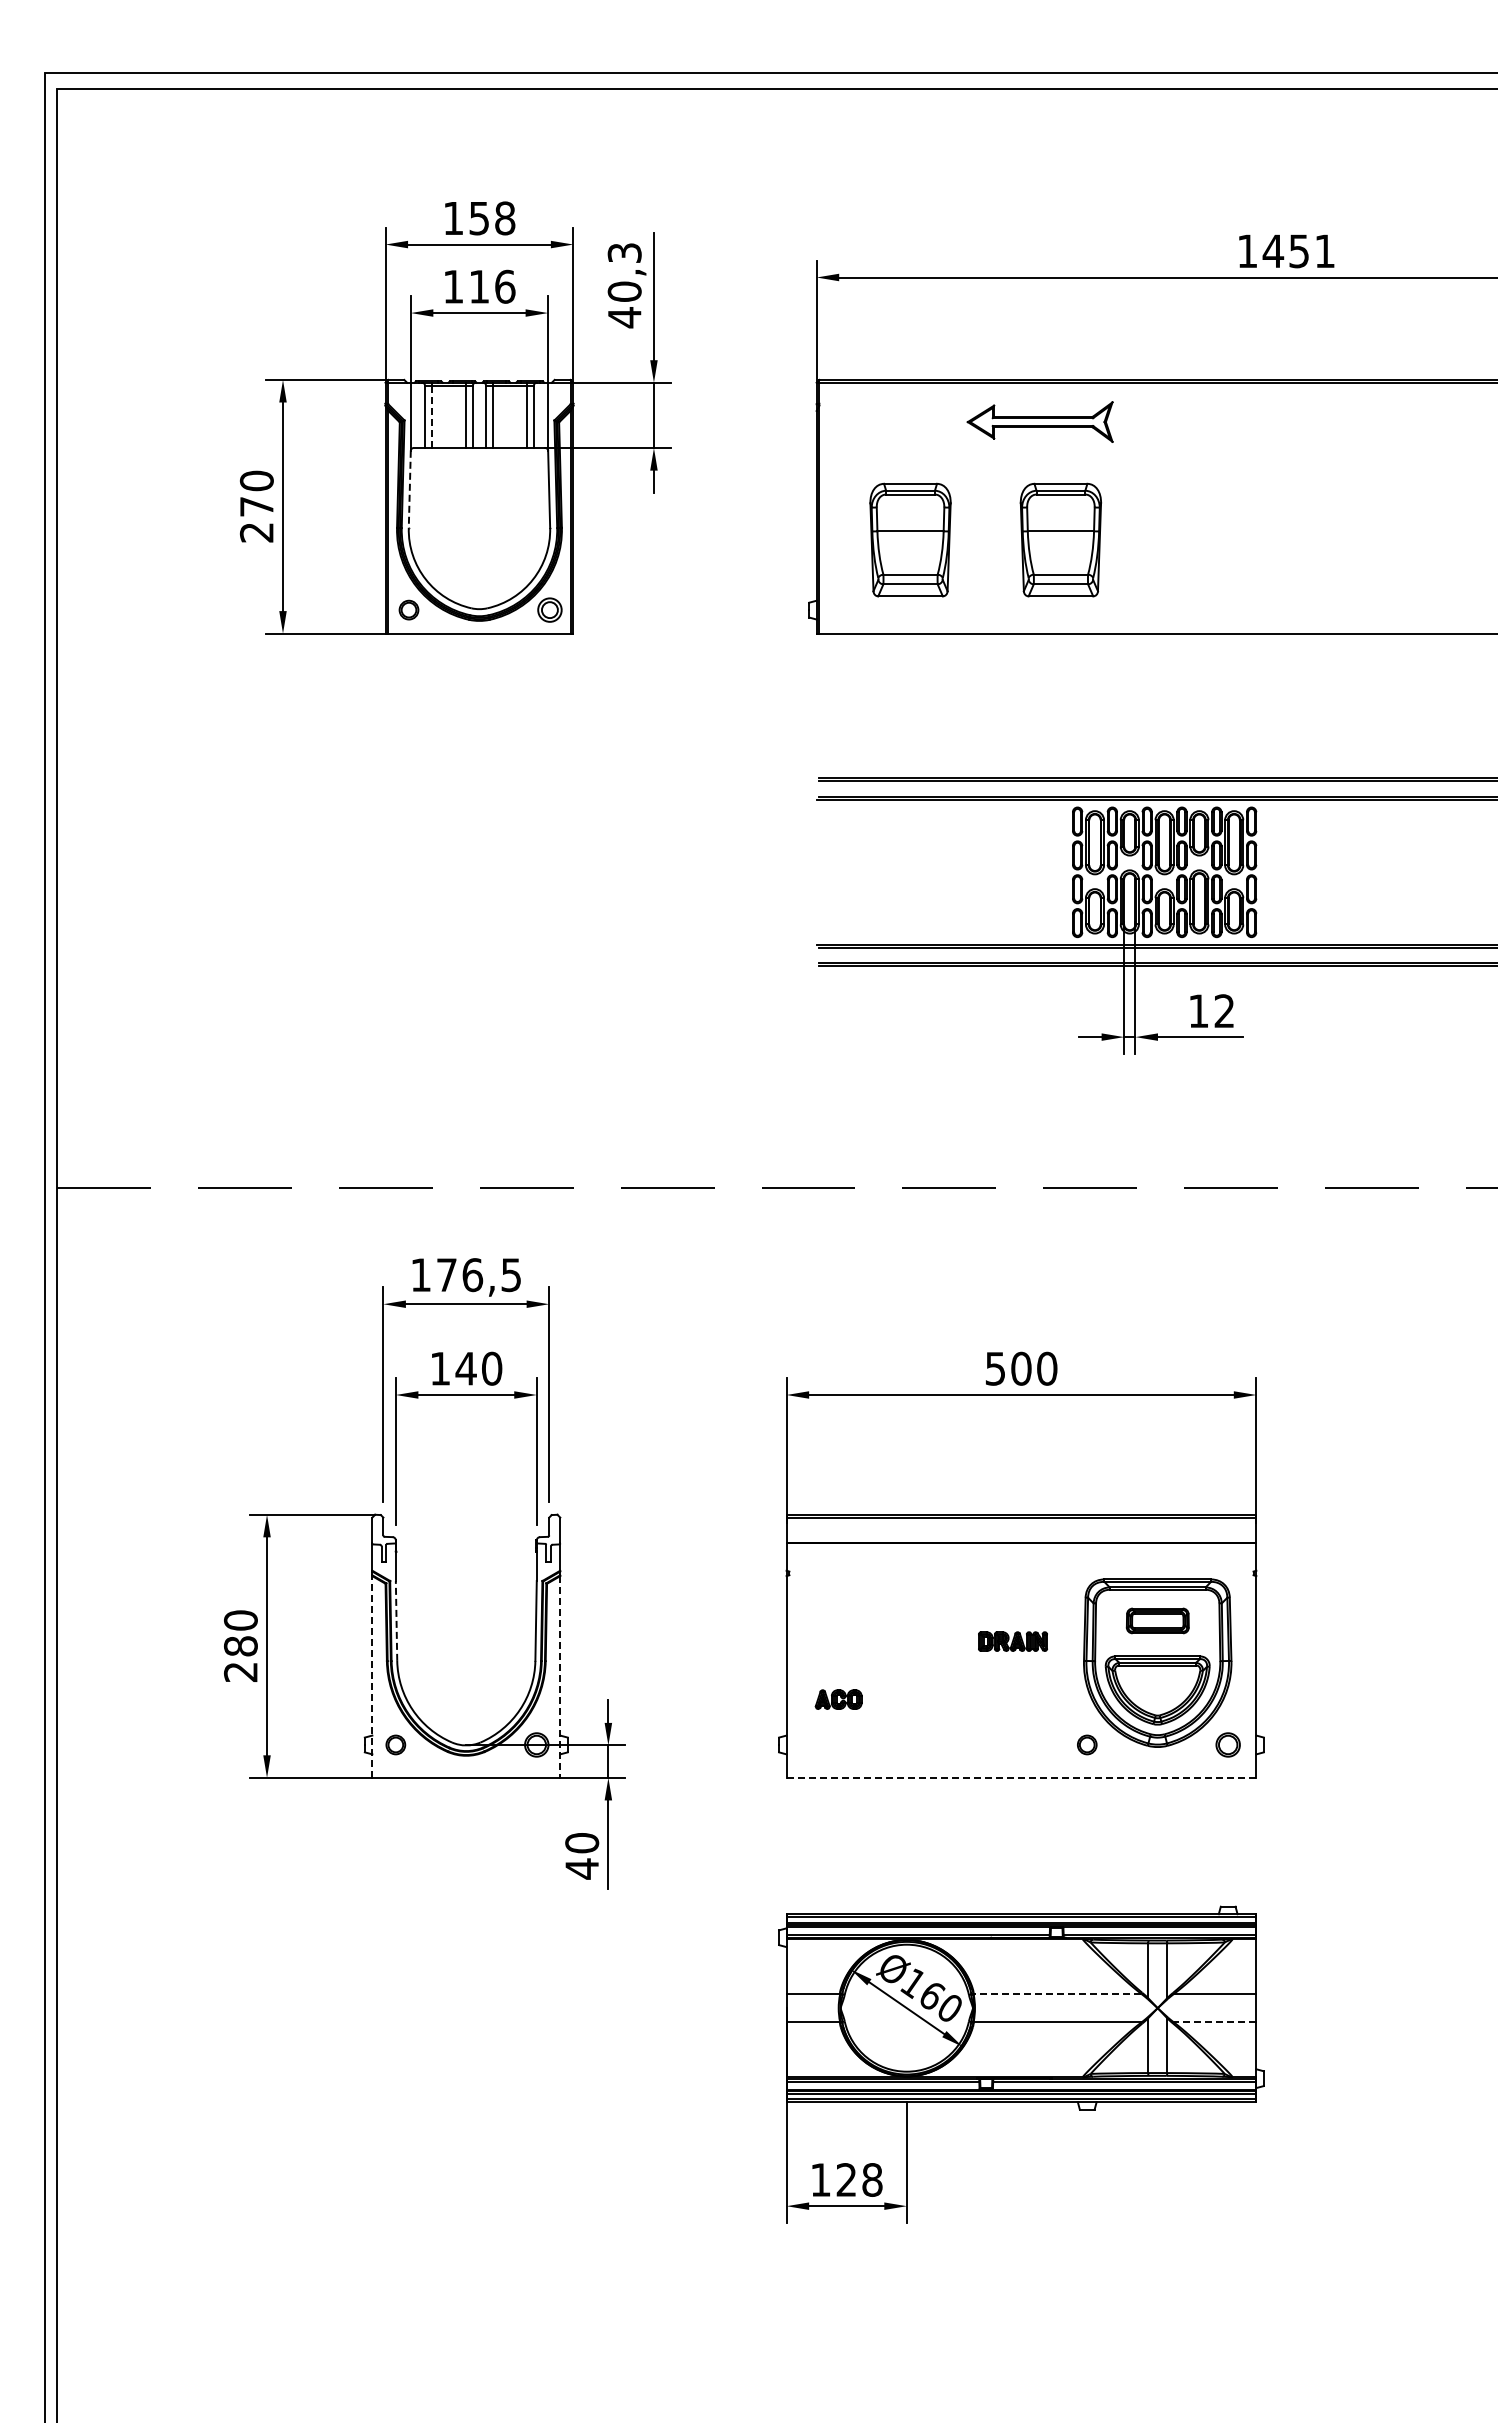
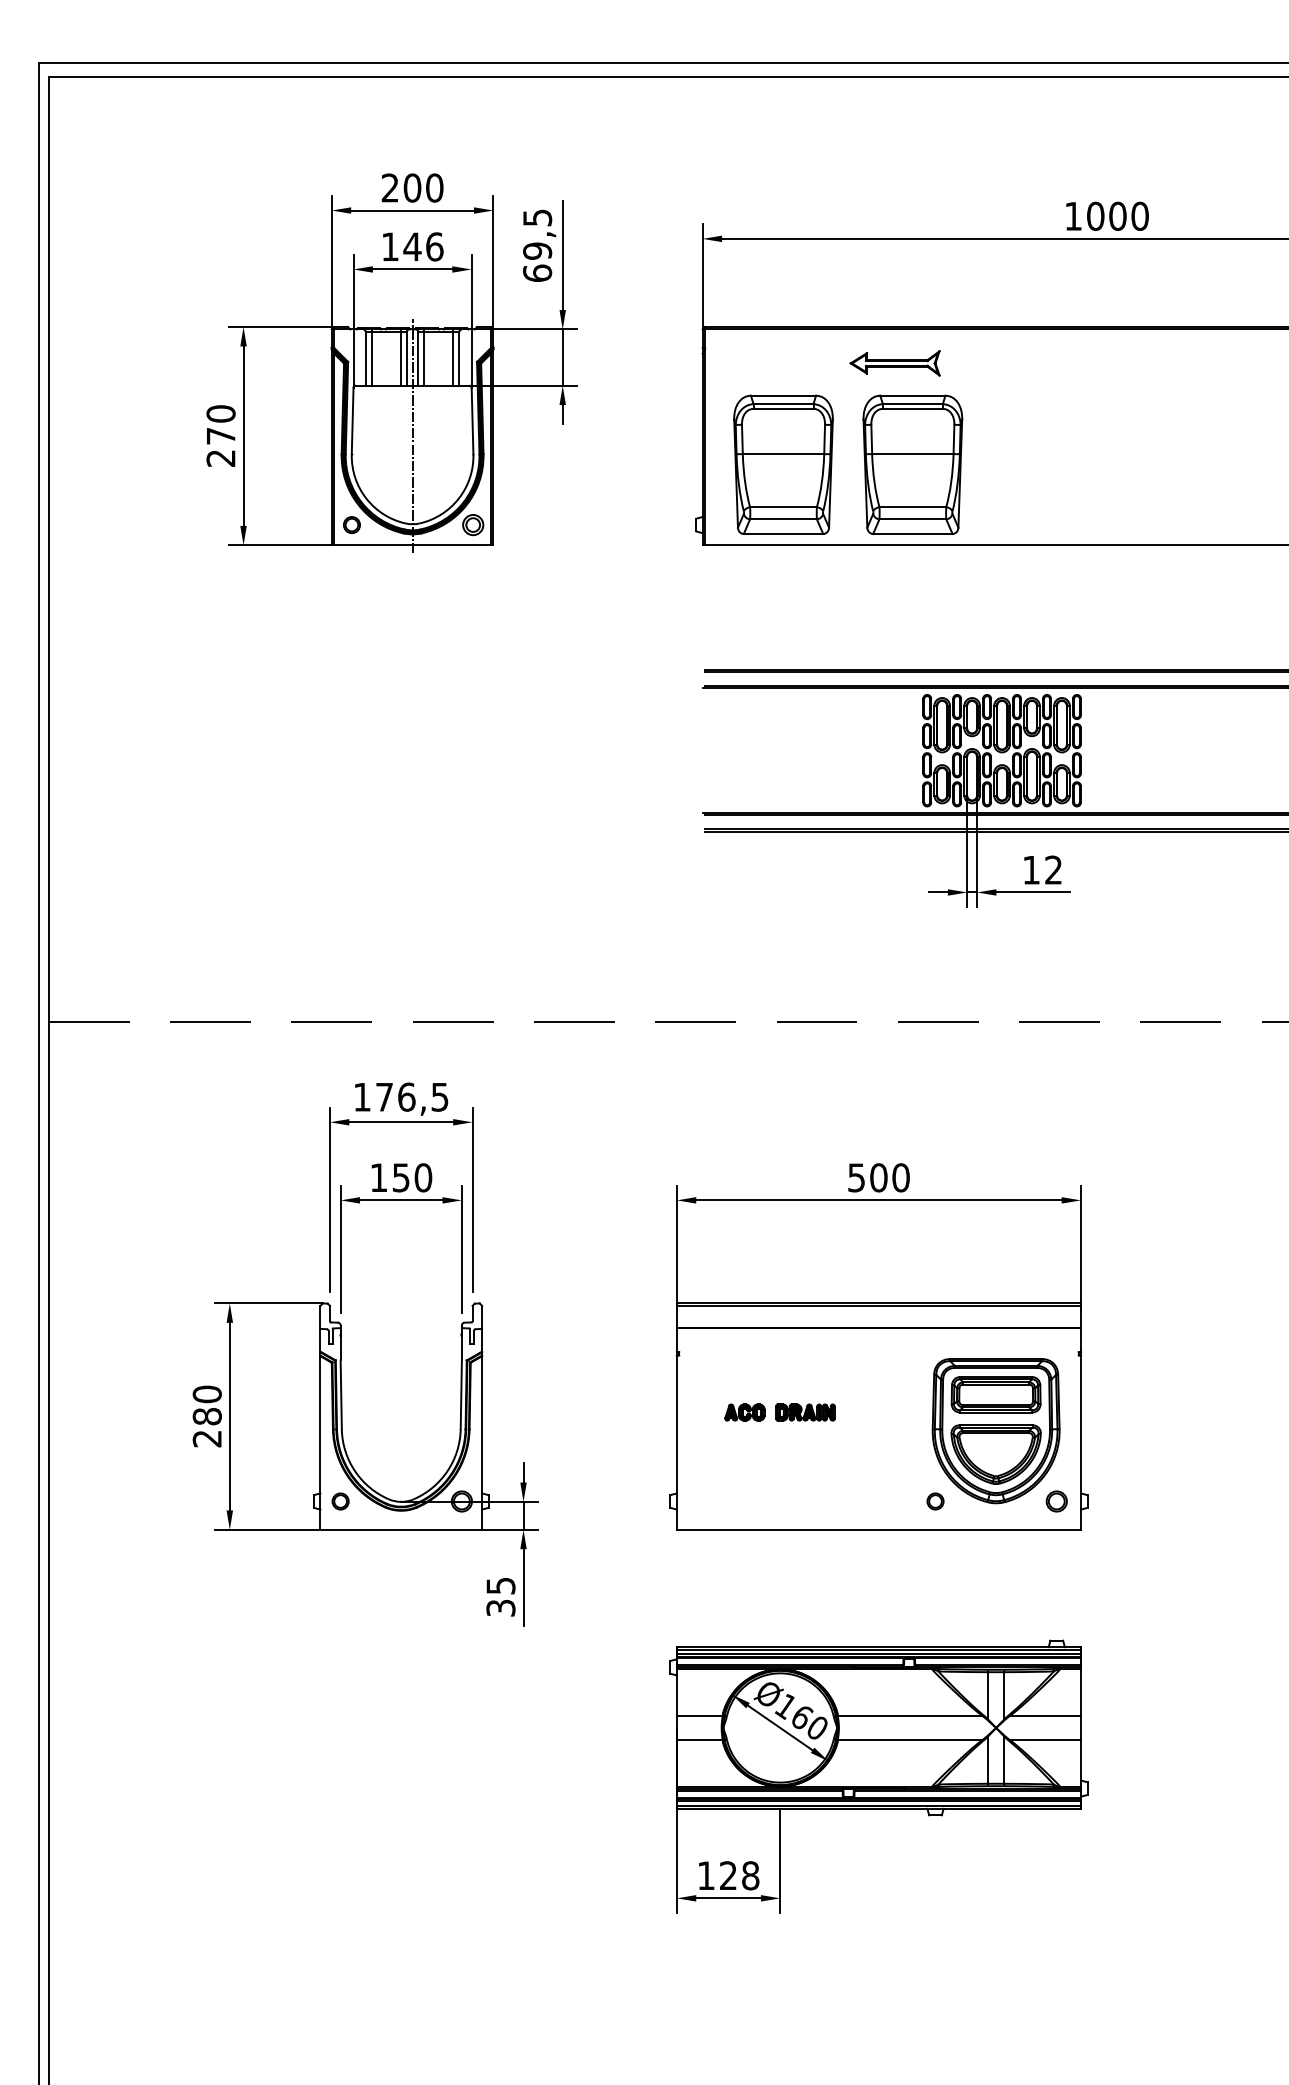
text: (479, 218) -> (412, 188), 158 -> 200
text: (1298, 251) -> (1117, 216), 1451 -> 1000
text: (624, 285) -> (537, 245), 40,3 -> 69,5
text: (479, 286) -> (412, 246), 116 -> 146
line: (432, 416) -> (372, 358), dashed -> solid
part: (1040, 422) -> (895, 363), size x0.71
line: (409, 489) -> (352, 421), dashed -> solid
line: (479, 506) -> (412, 435), added
part: (910, 539) -> (783, 464), size x1.43
part: (1060, 539) -> (912, 464), size x1.43
text: (465, 1368) -> (400, 1177), 140 -> 150
line: (396, 1620) -> (341, 1394), dashed -> solid
part: (1157, 1620) -> (995, 1394), size x1.67
part: (1012, 1641) -> (804, 1412), moved
line: (372, 1677) -> (320, 1443), dashed -> solid
line: (560, 1677) -> (482, 1443), dashed -> solid
part: (838, 1699) -> (744, 1412), moved
line: (1021, 1777) -> (878, 1529), dashed -> solid
text: (582, 1856) -> (501, 1597), 40 -> 35
line: (1057, 1993) -> (909, 1715), dashed -> solid
line: (1214, 2022) -> (1045, 1740), dashed -> solid

